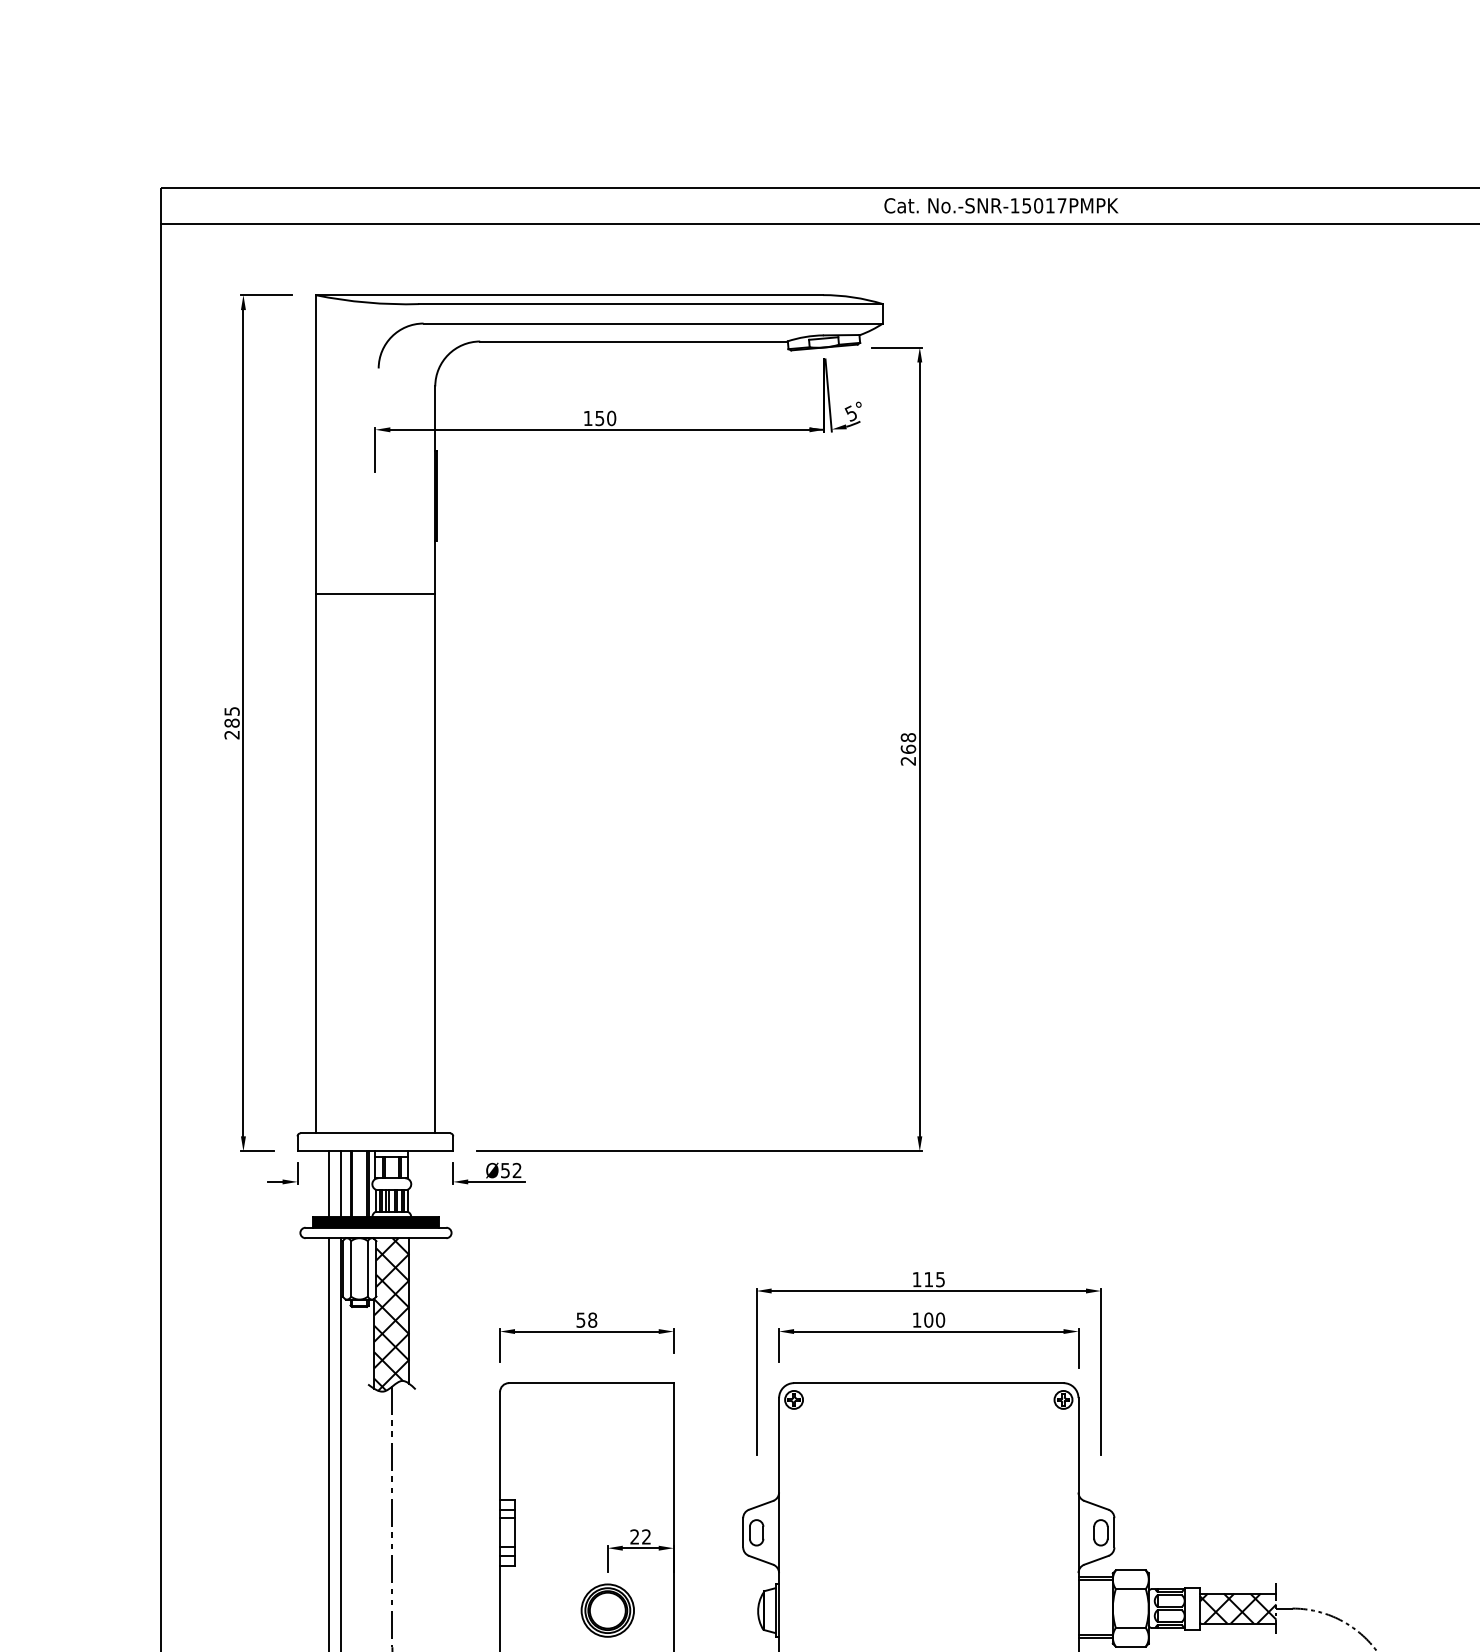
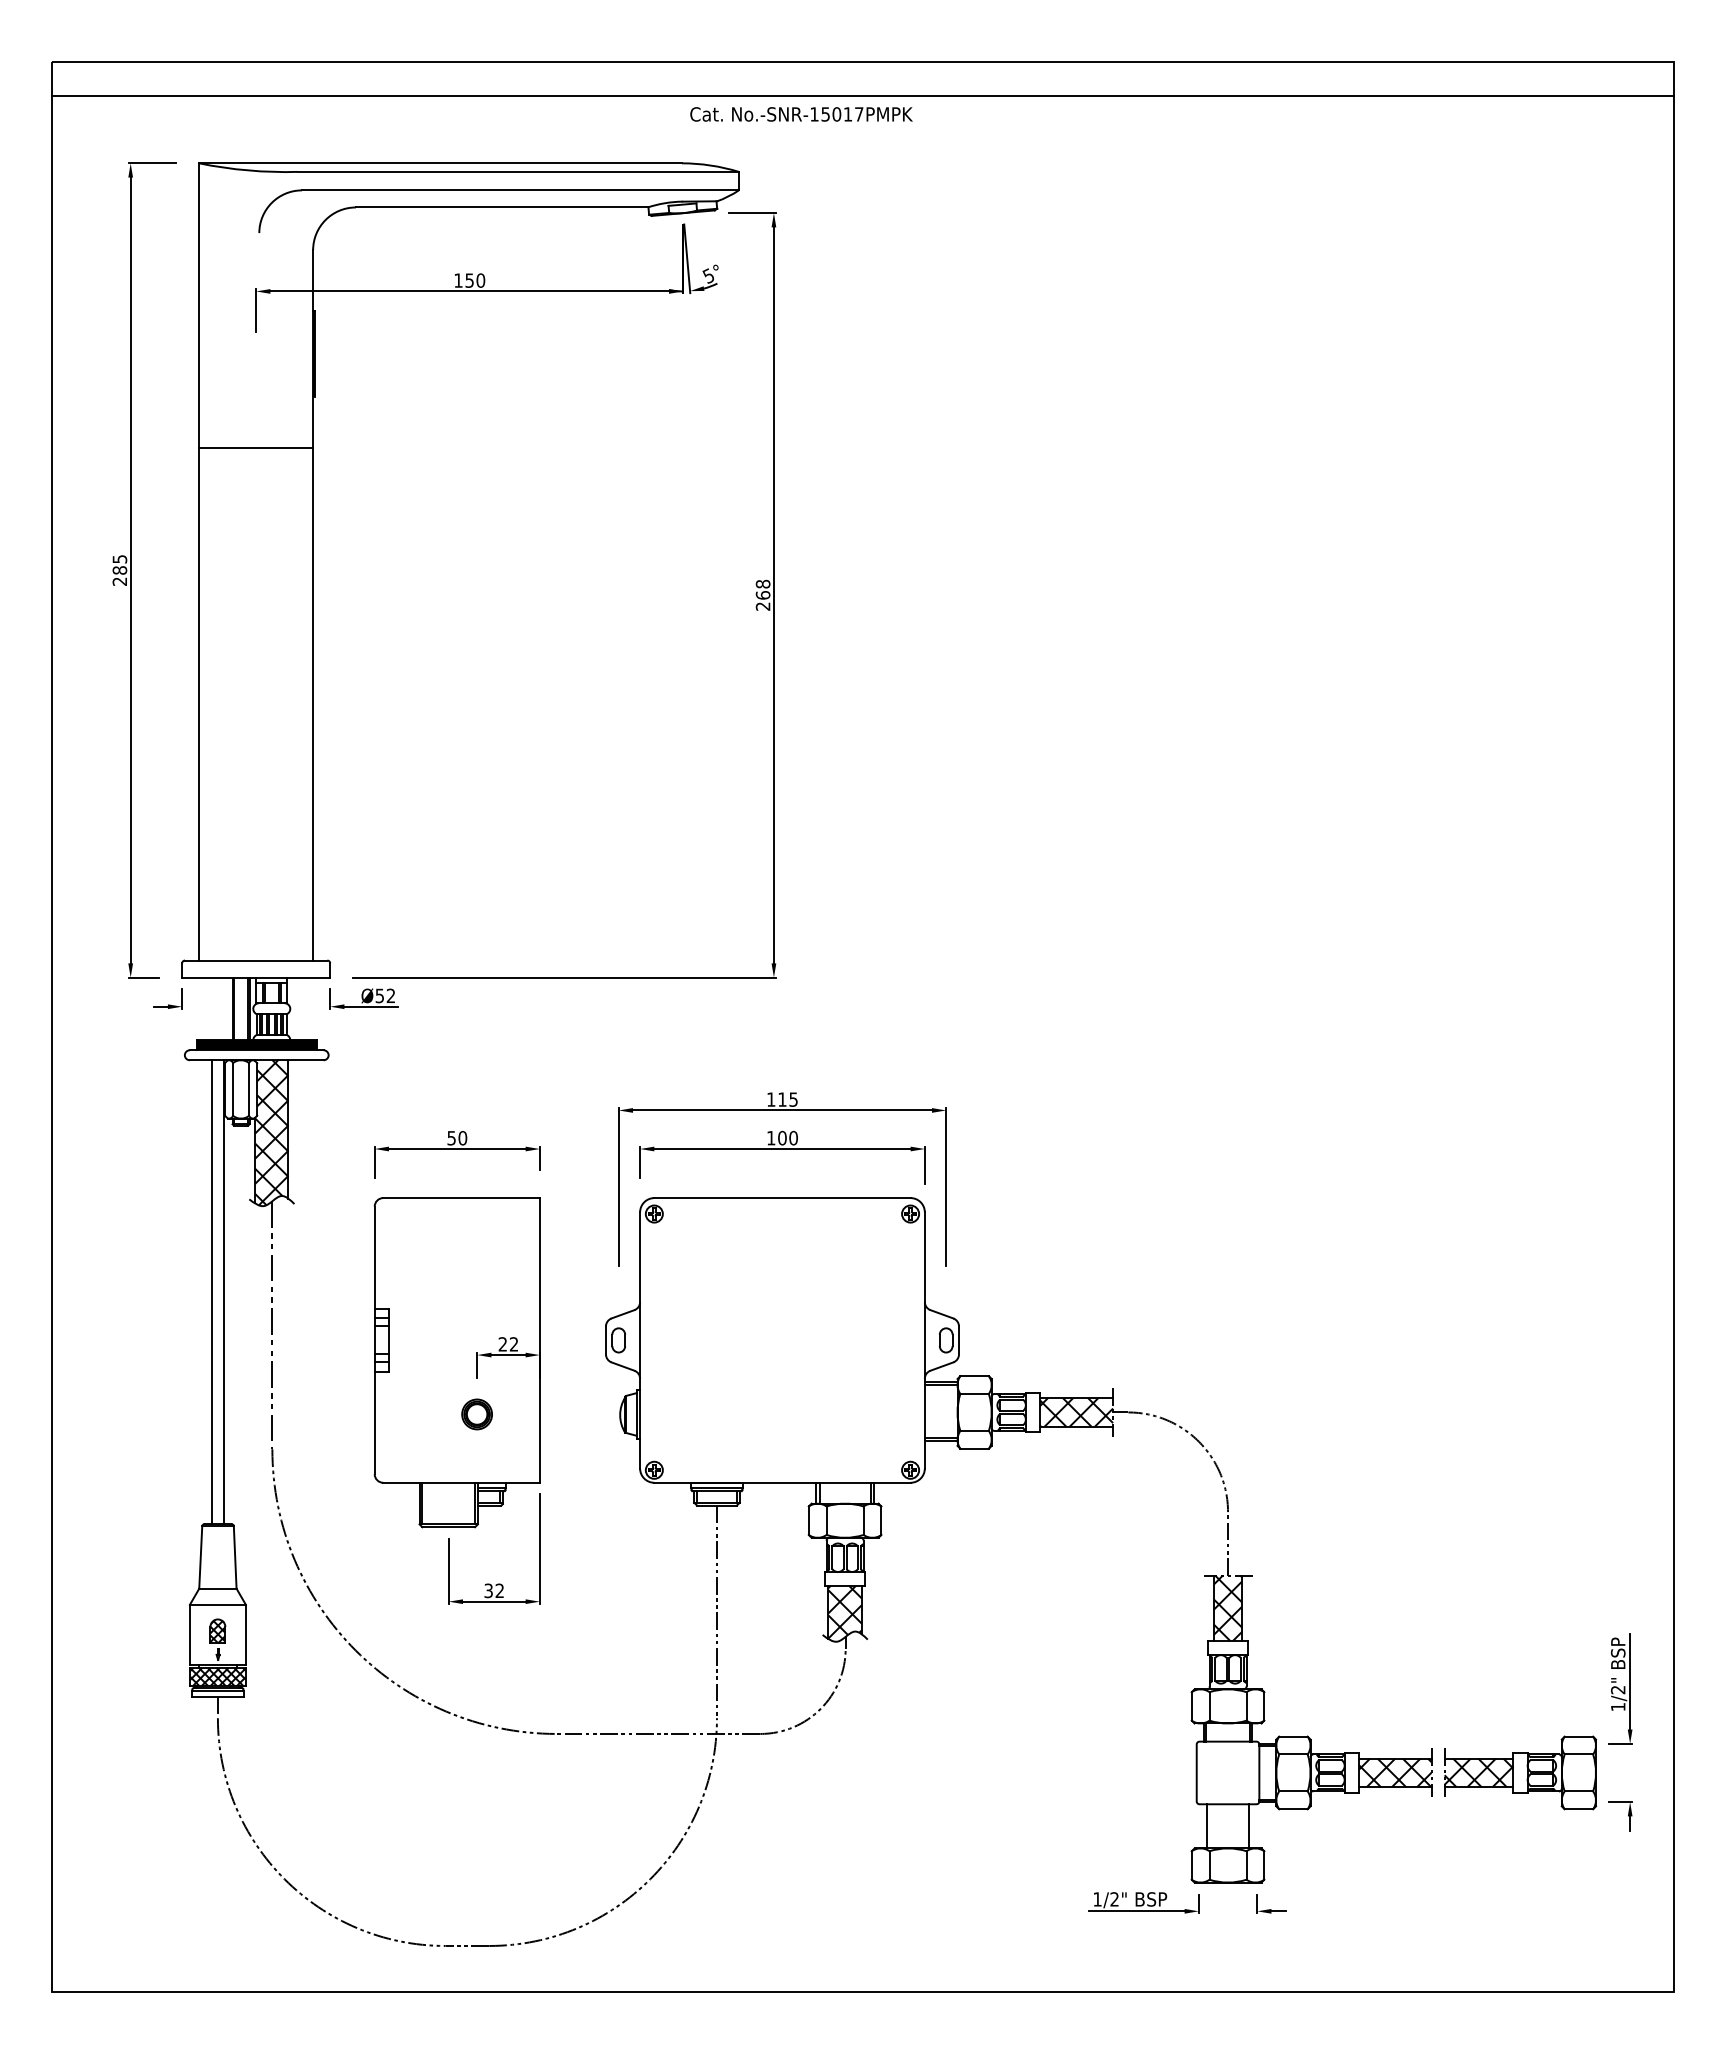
text: (1001, 205) -> (801, 114), moved
line: (329, 1183) -> (212, 1008), removed
line: (341, 1183) -> (223, 1008), removed
text: (592, 1320) -> (462, 1138), 58 -> 50
part: (607, 1610) -> (476, 1414), size x0.6

